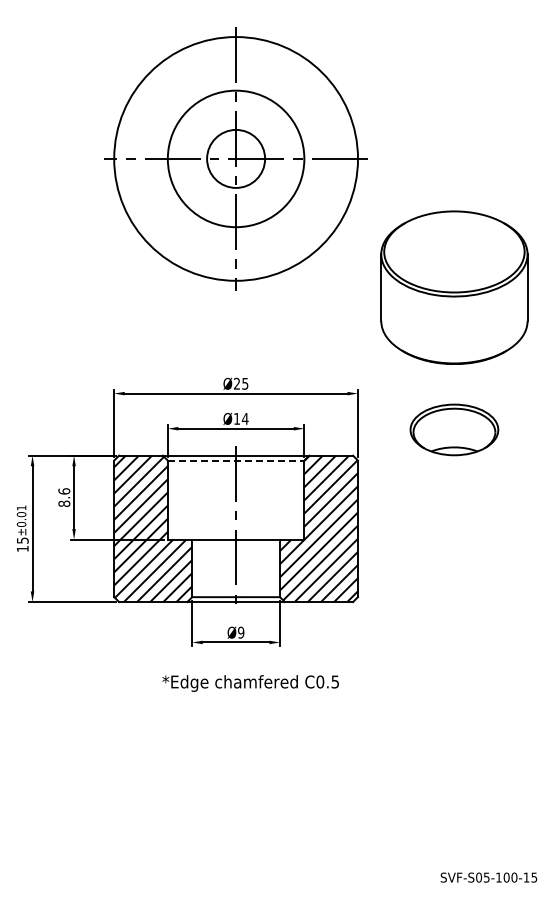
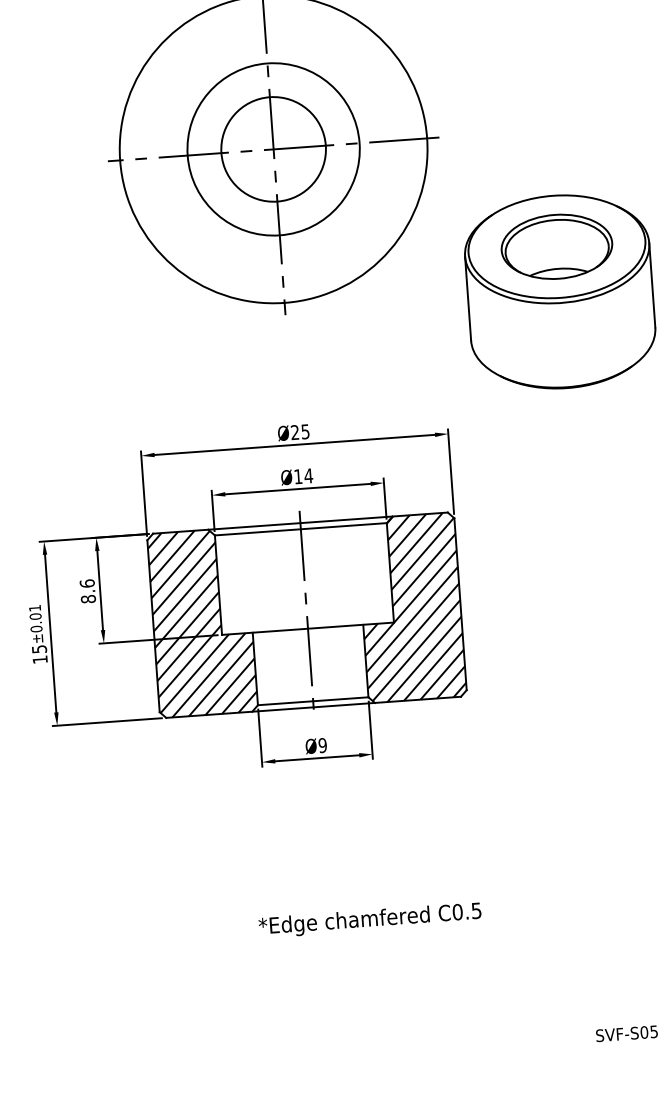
circle: (235, 158) -> (272, 148), size x1.43
part: (454, 429) -> (557, 246), moved
line: (236, 460) -> (301, 529), dashed -> solid
text: (250, 683) -> (369, 920), moved

